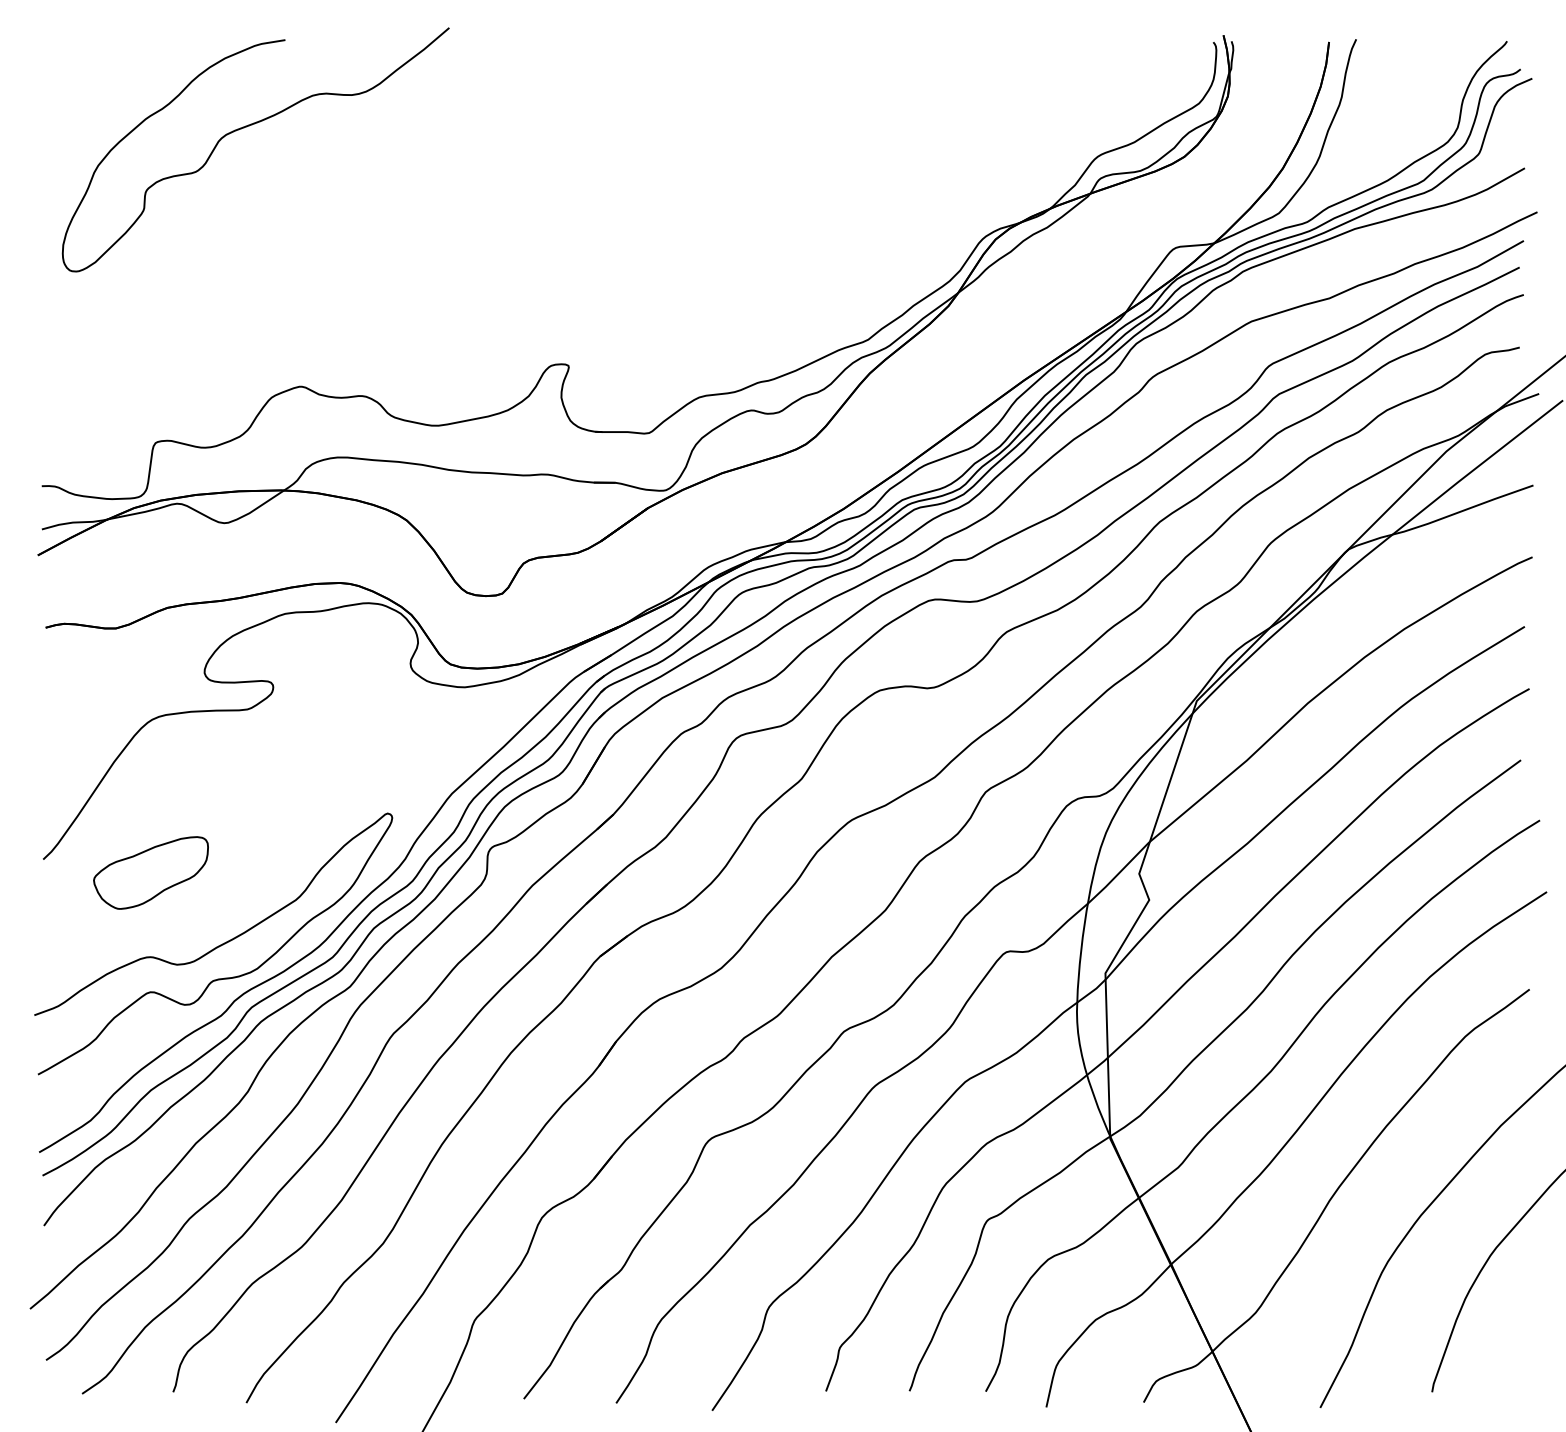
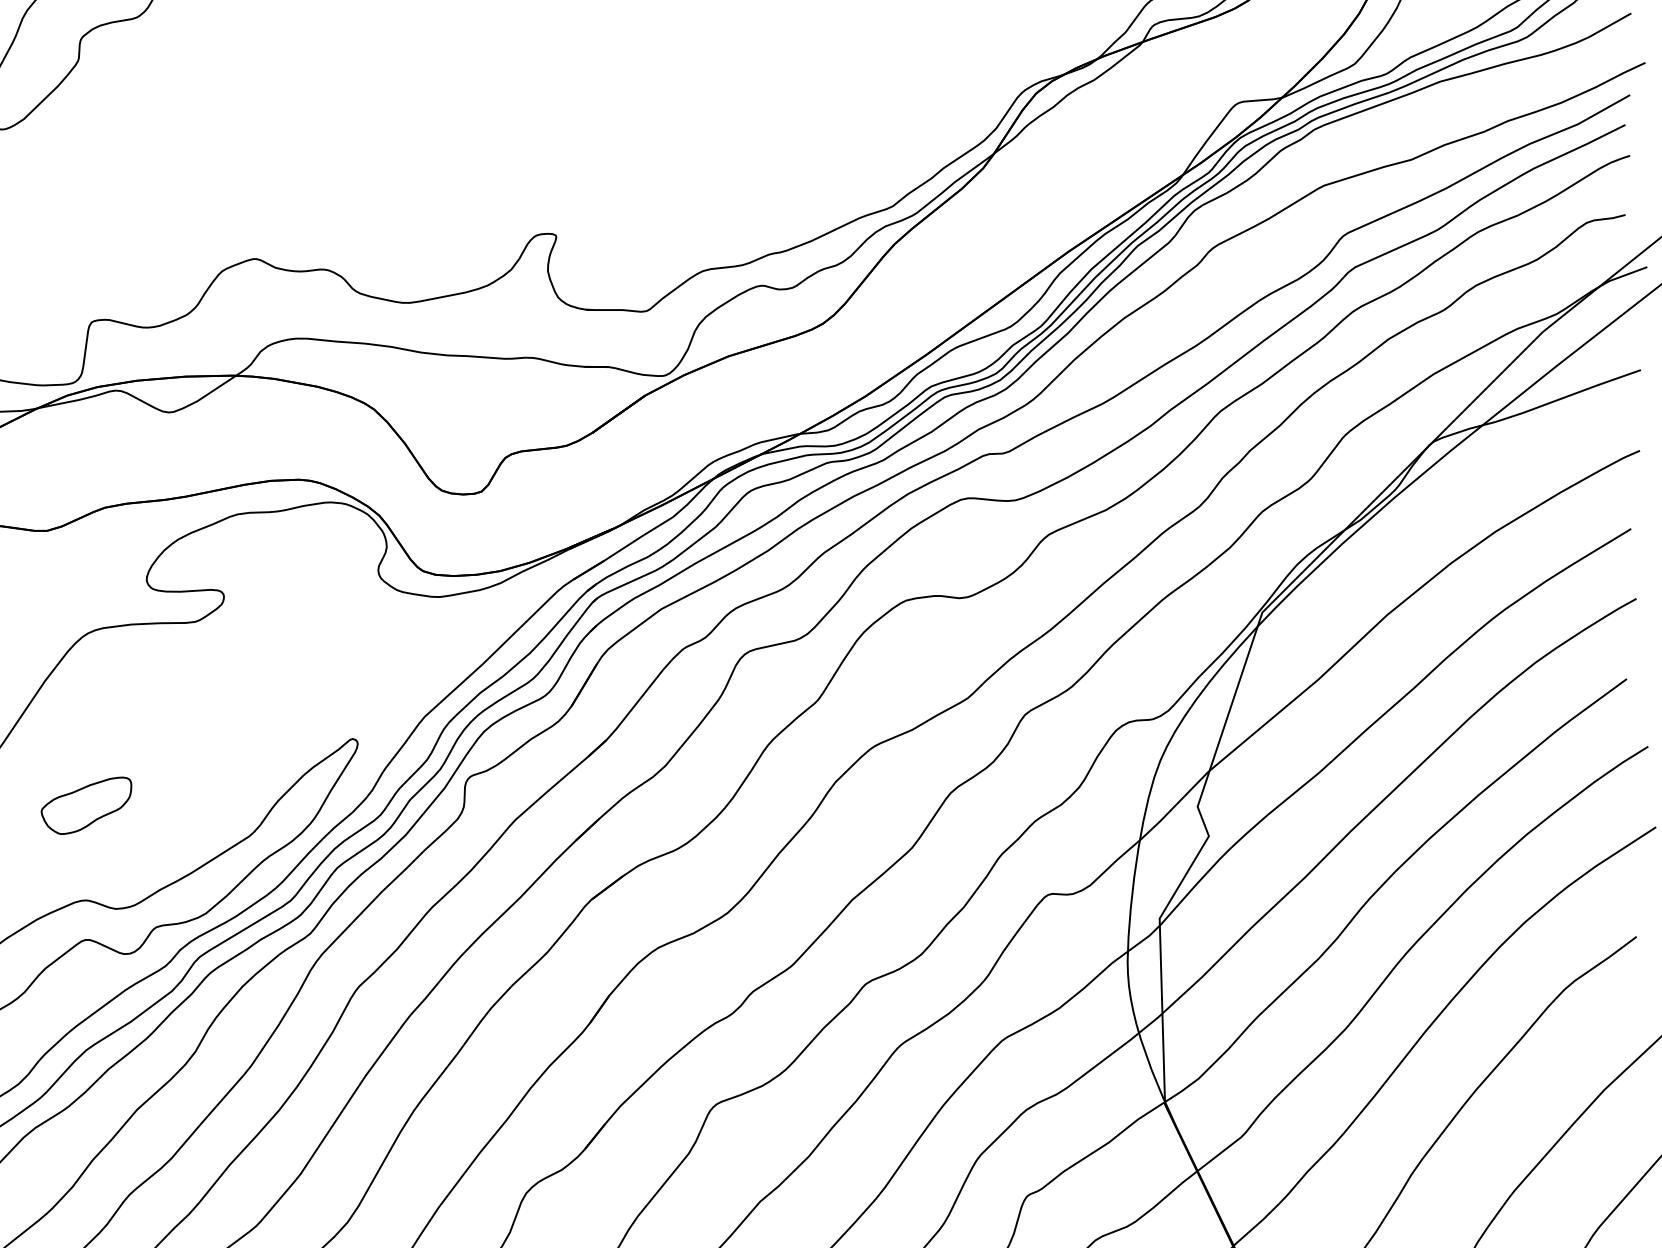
part: (150, 872) -> (85, 805), size x0.7

